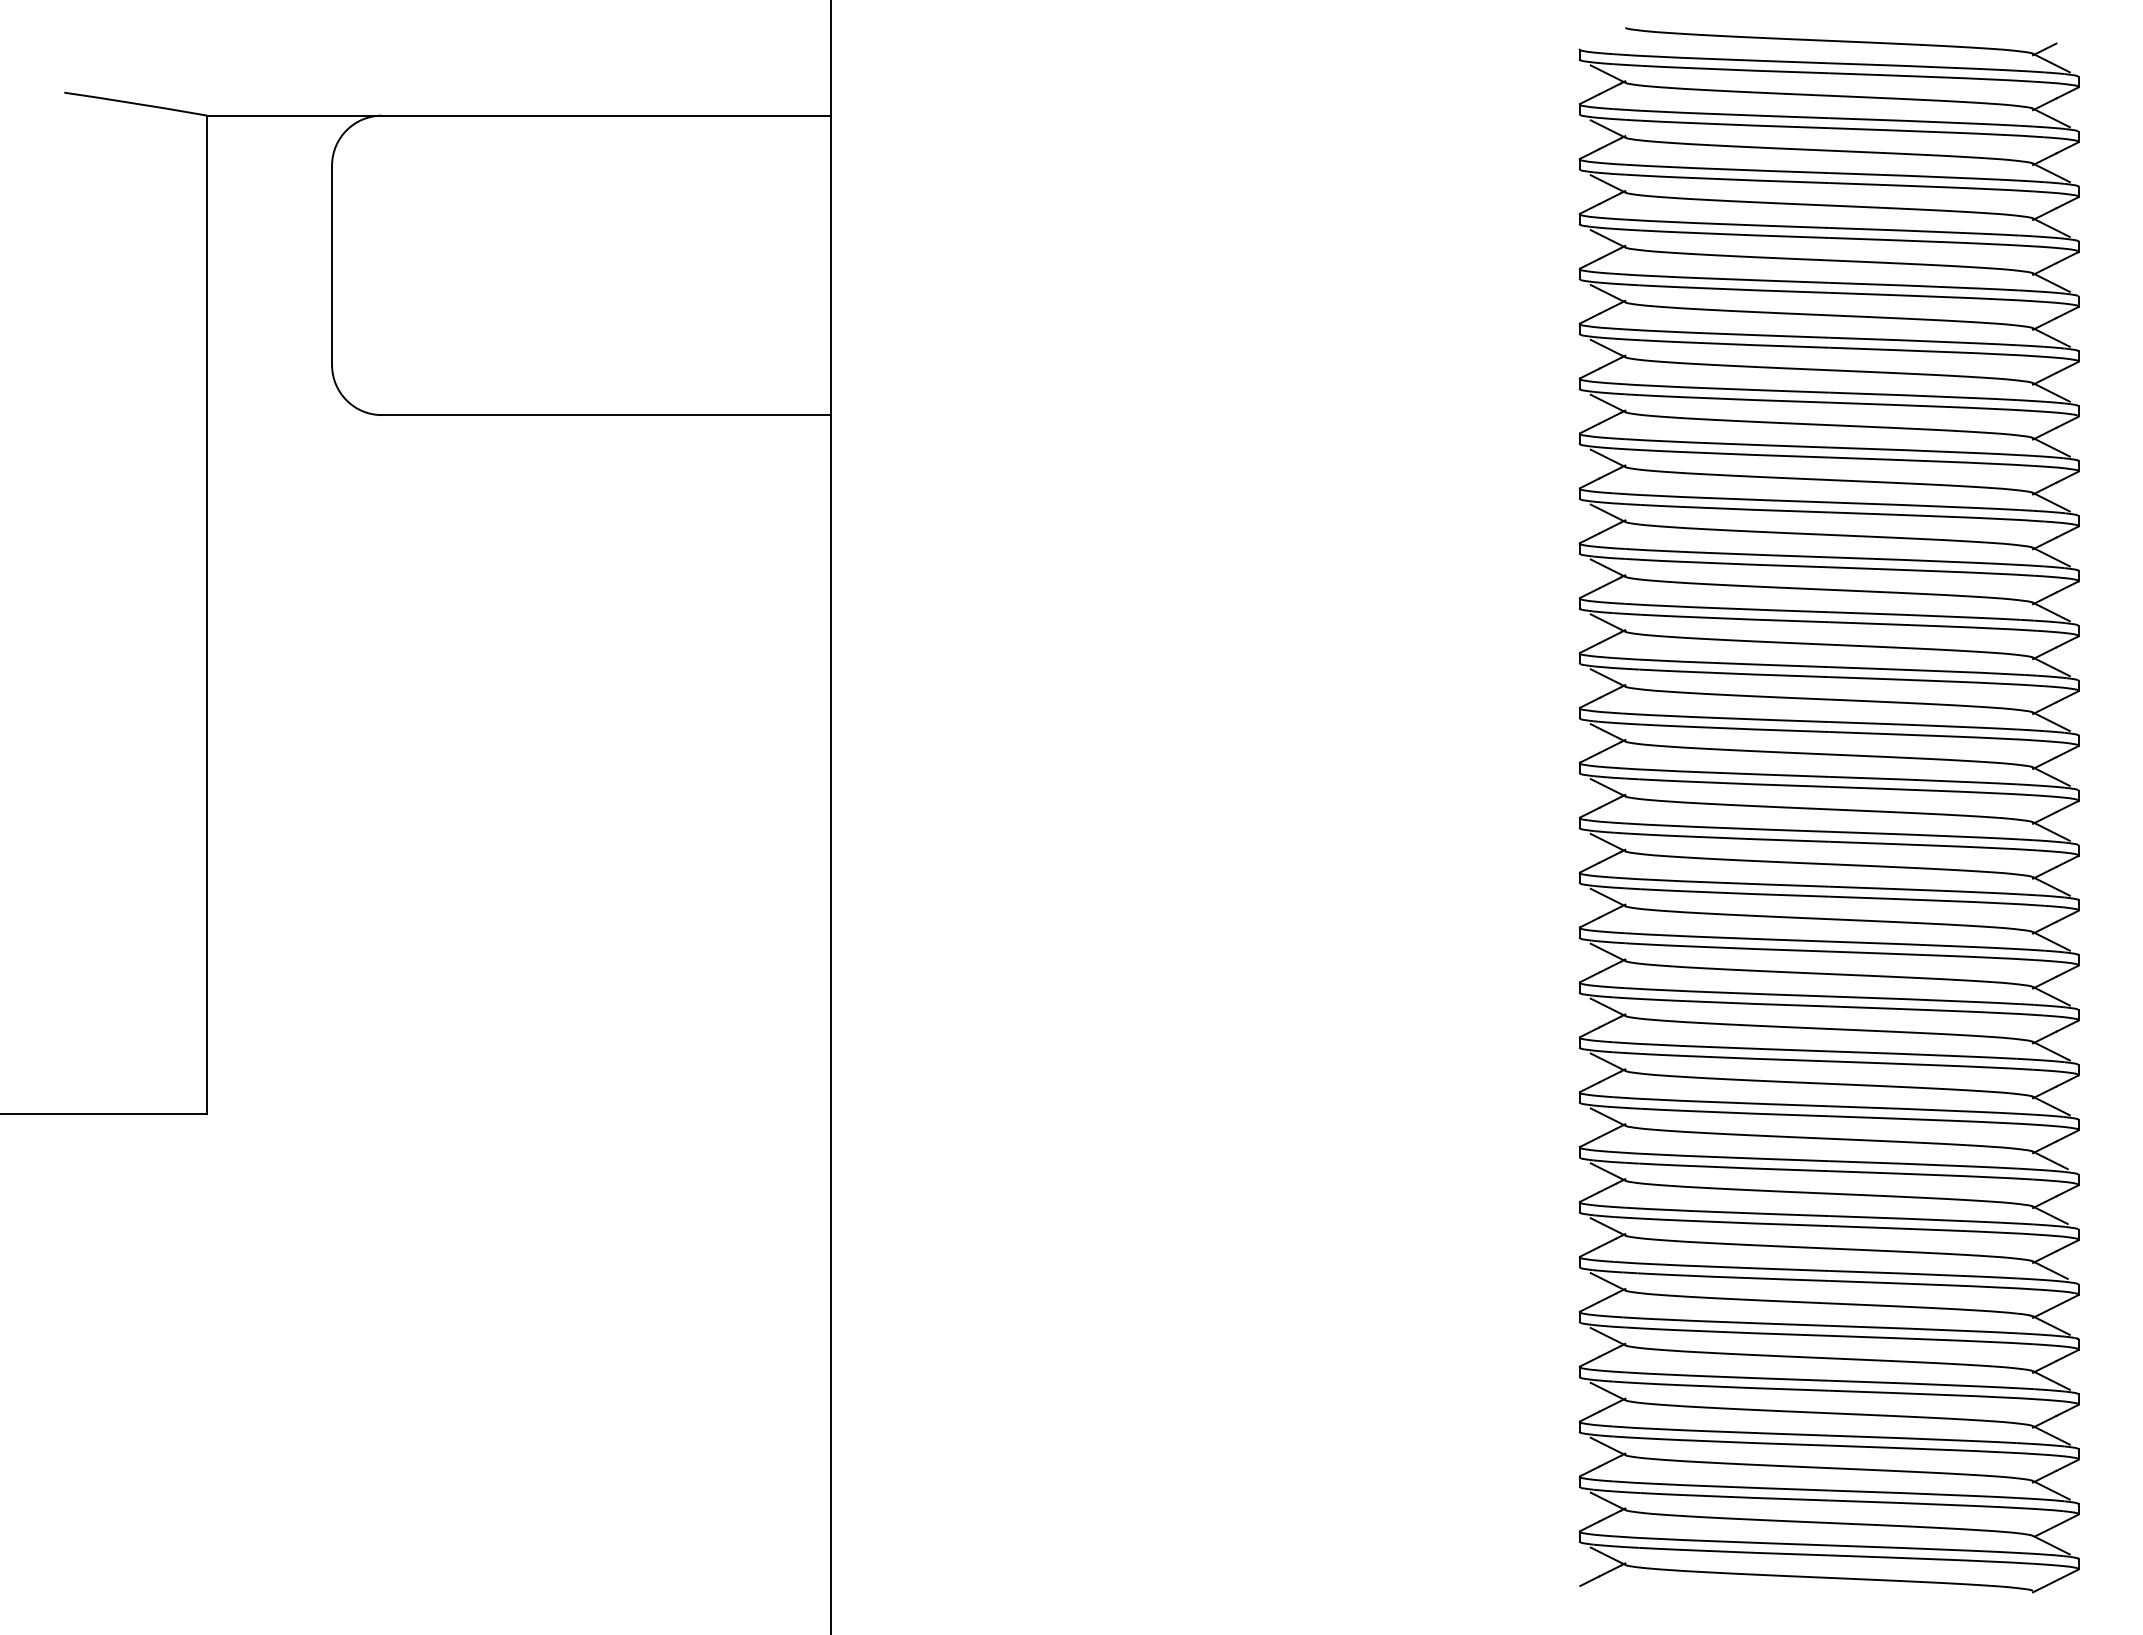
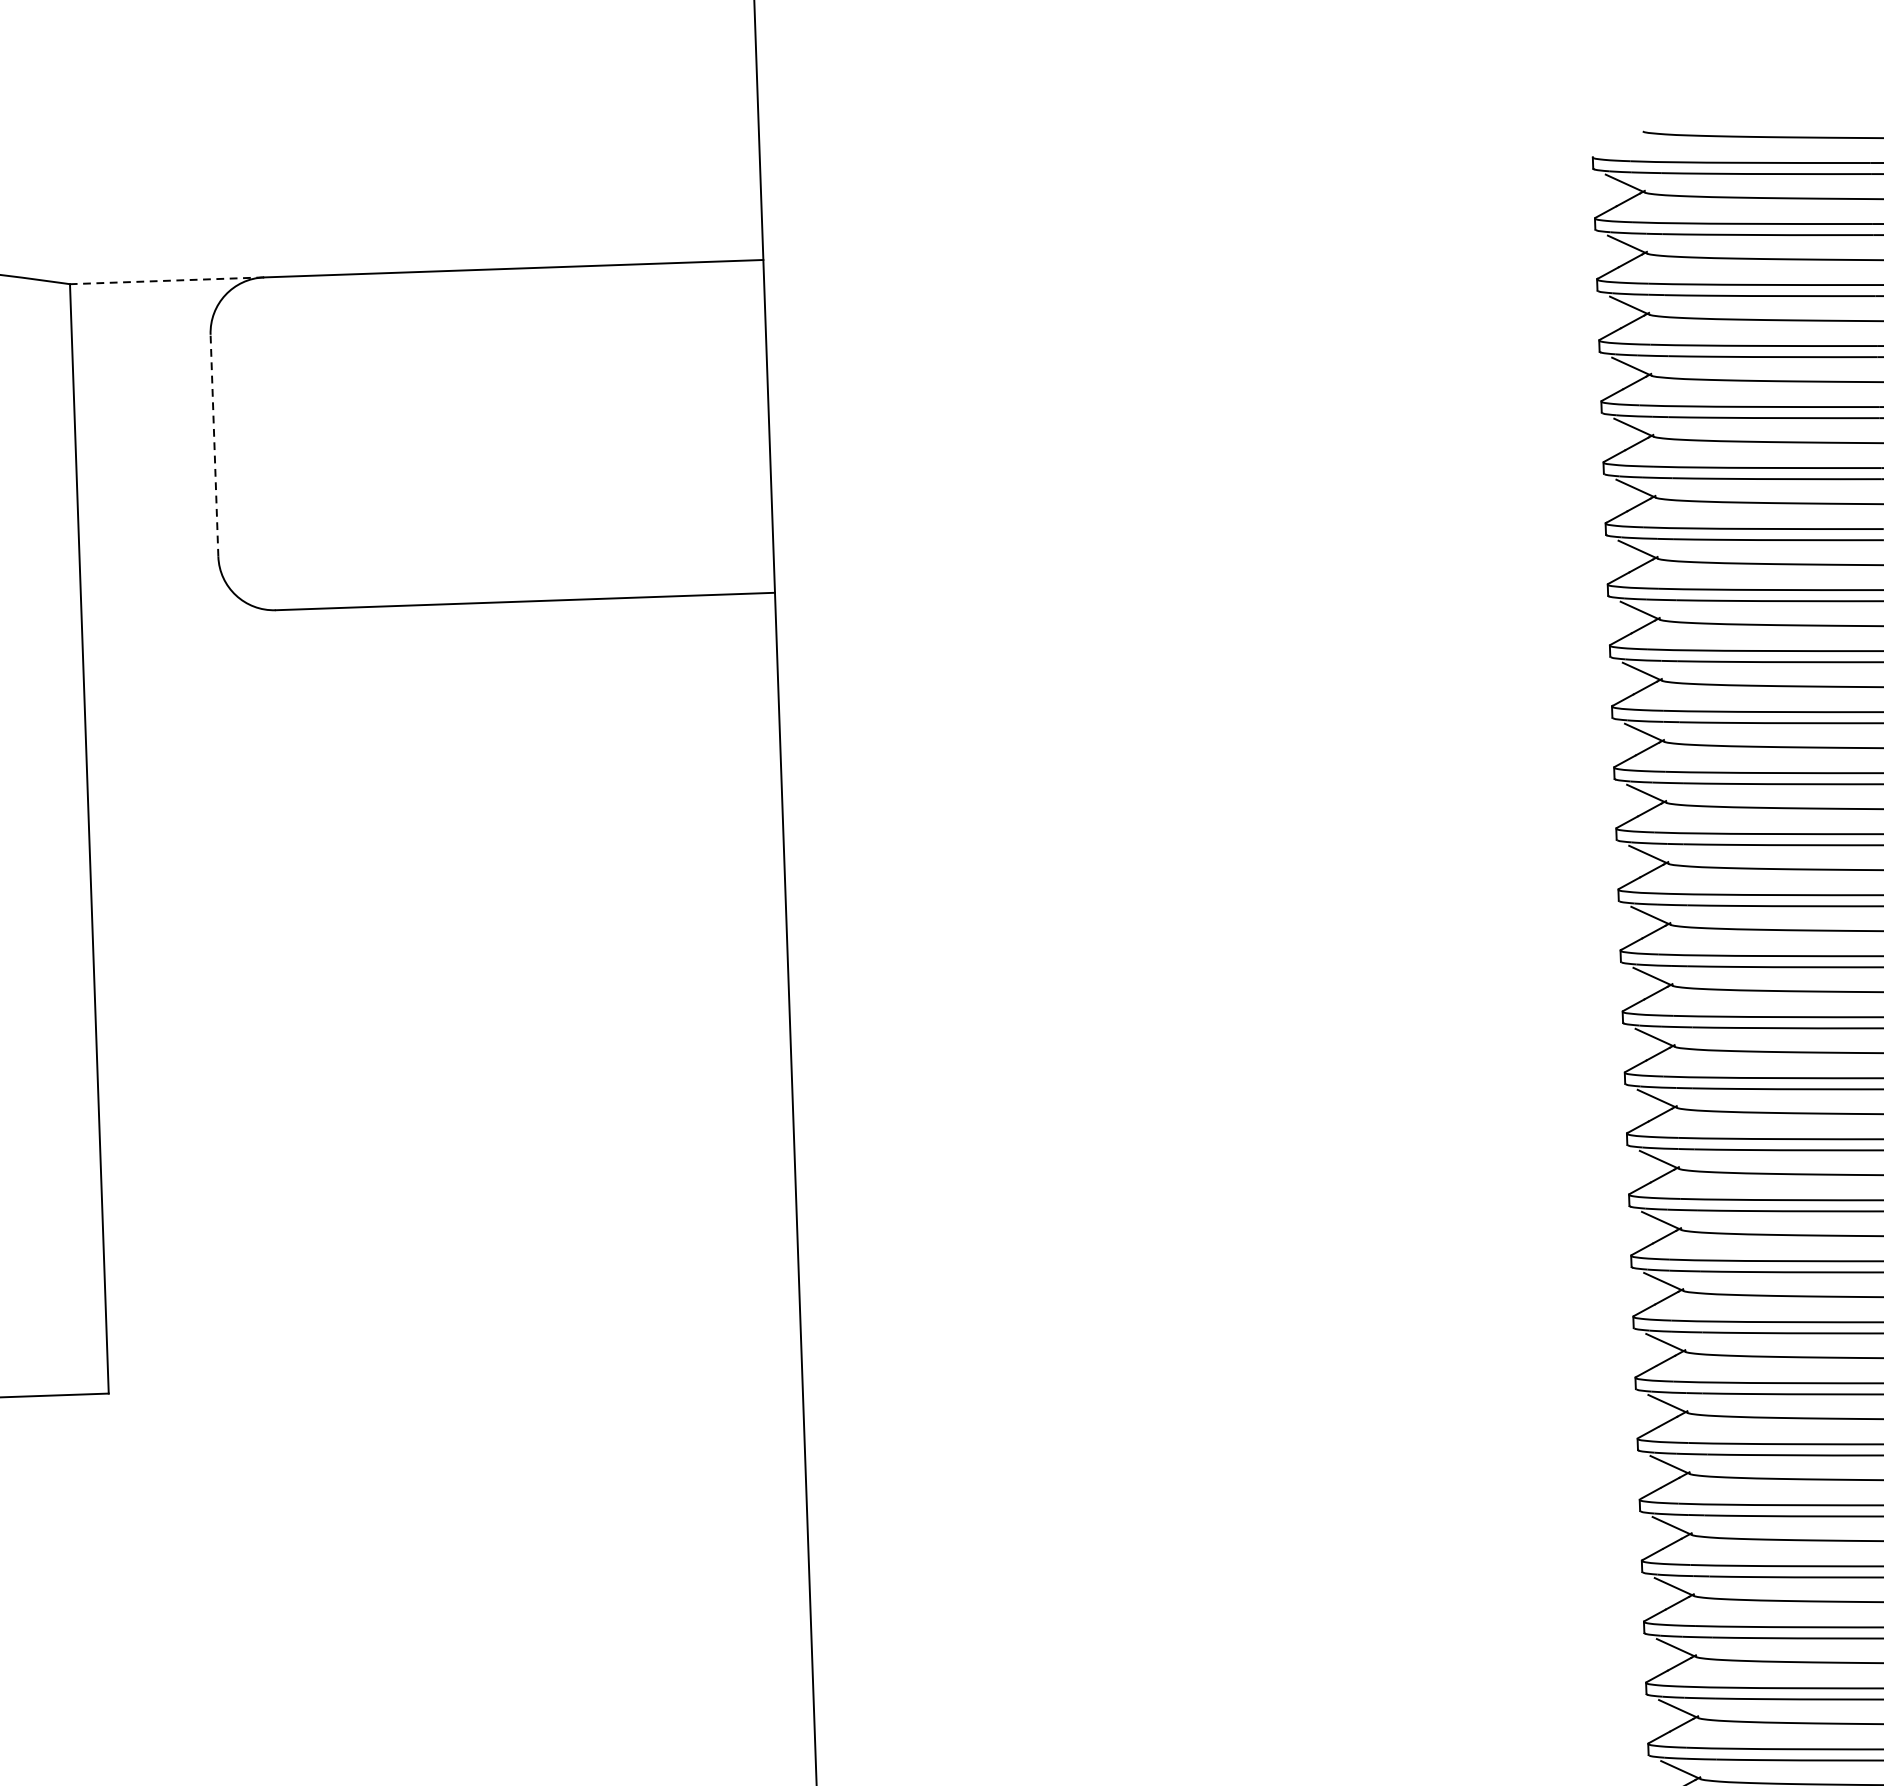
line: (294, 115) -> (166, 280), solid -> dashed
line: (332, 265) -> (214, 445), solid -> dashed

